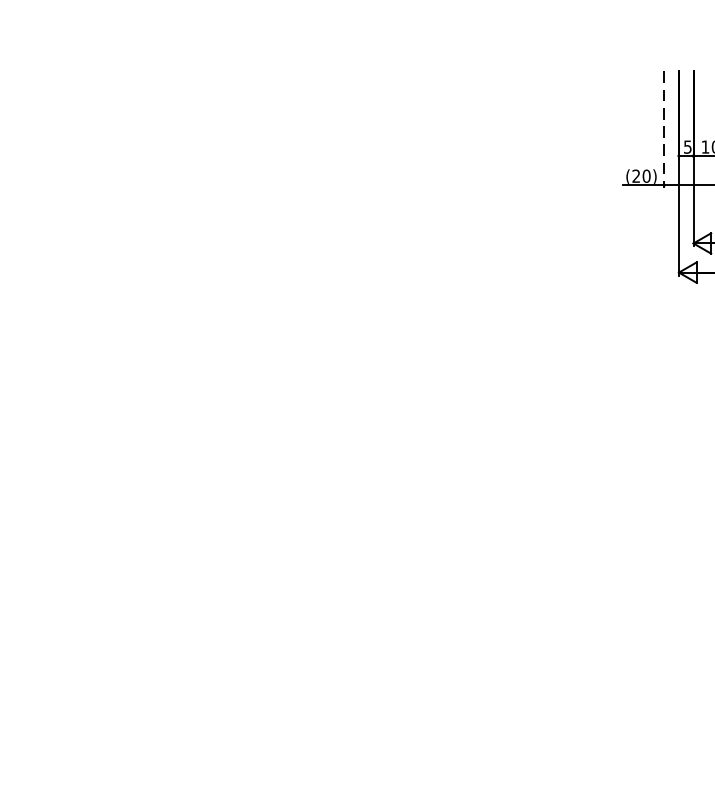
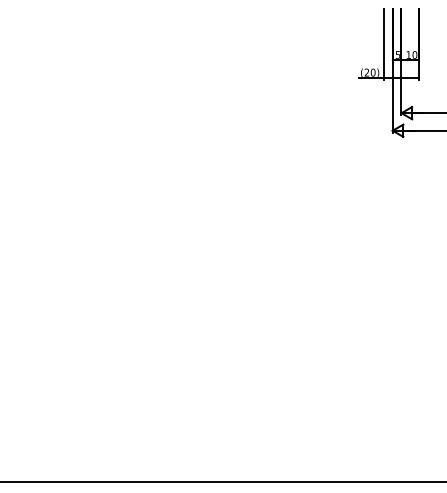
line: (663, 131) -> (383, 45), dashed -> solid

